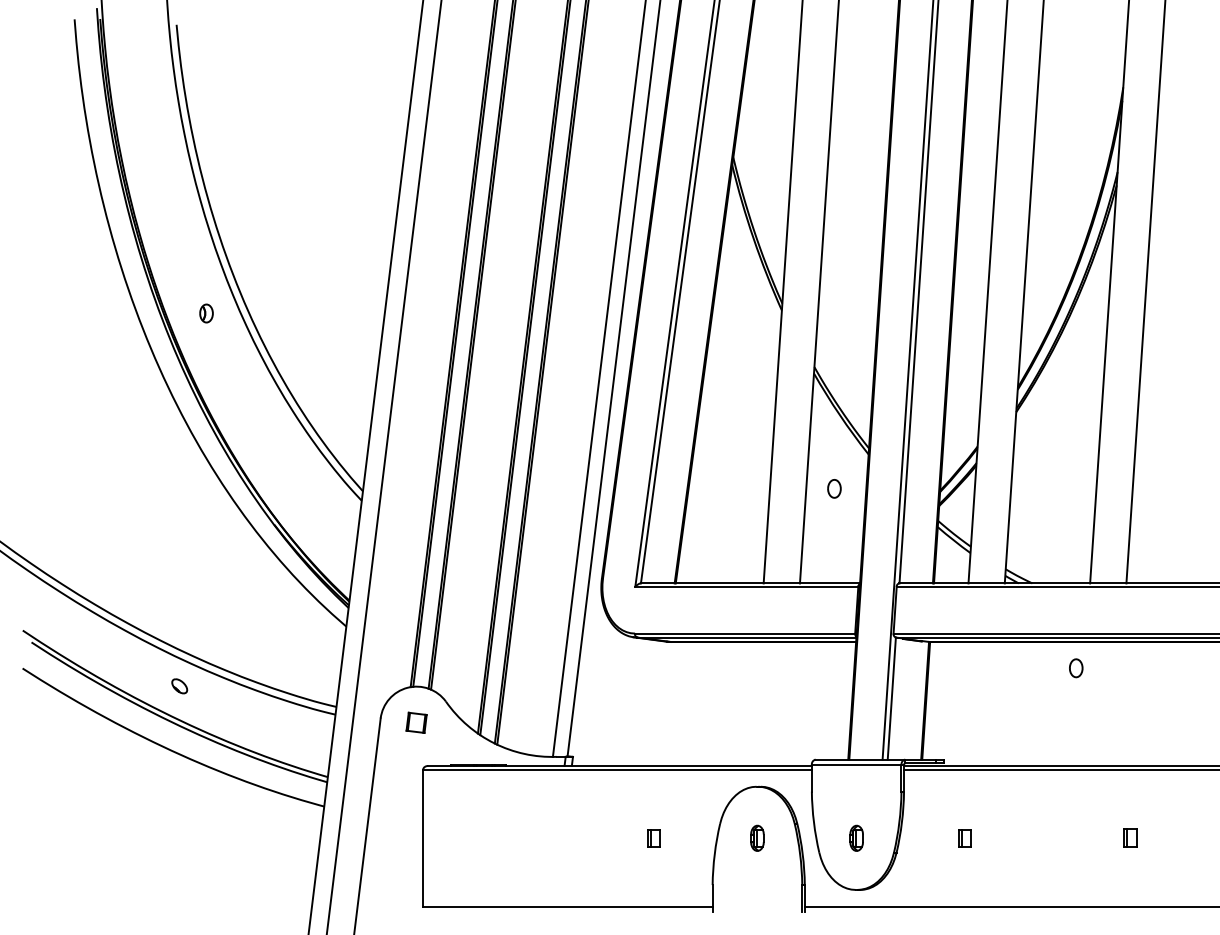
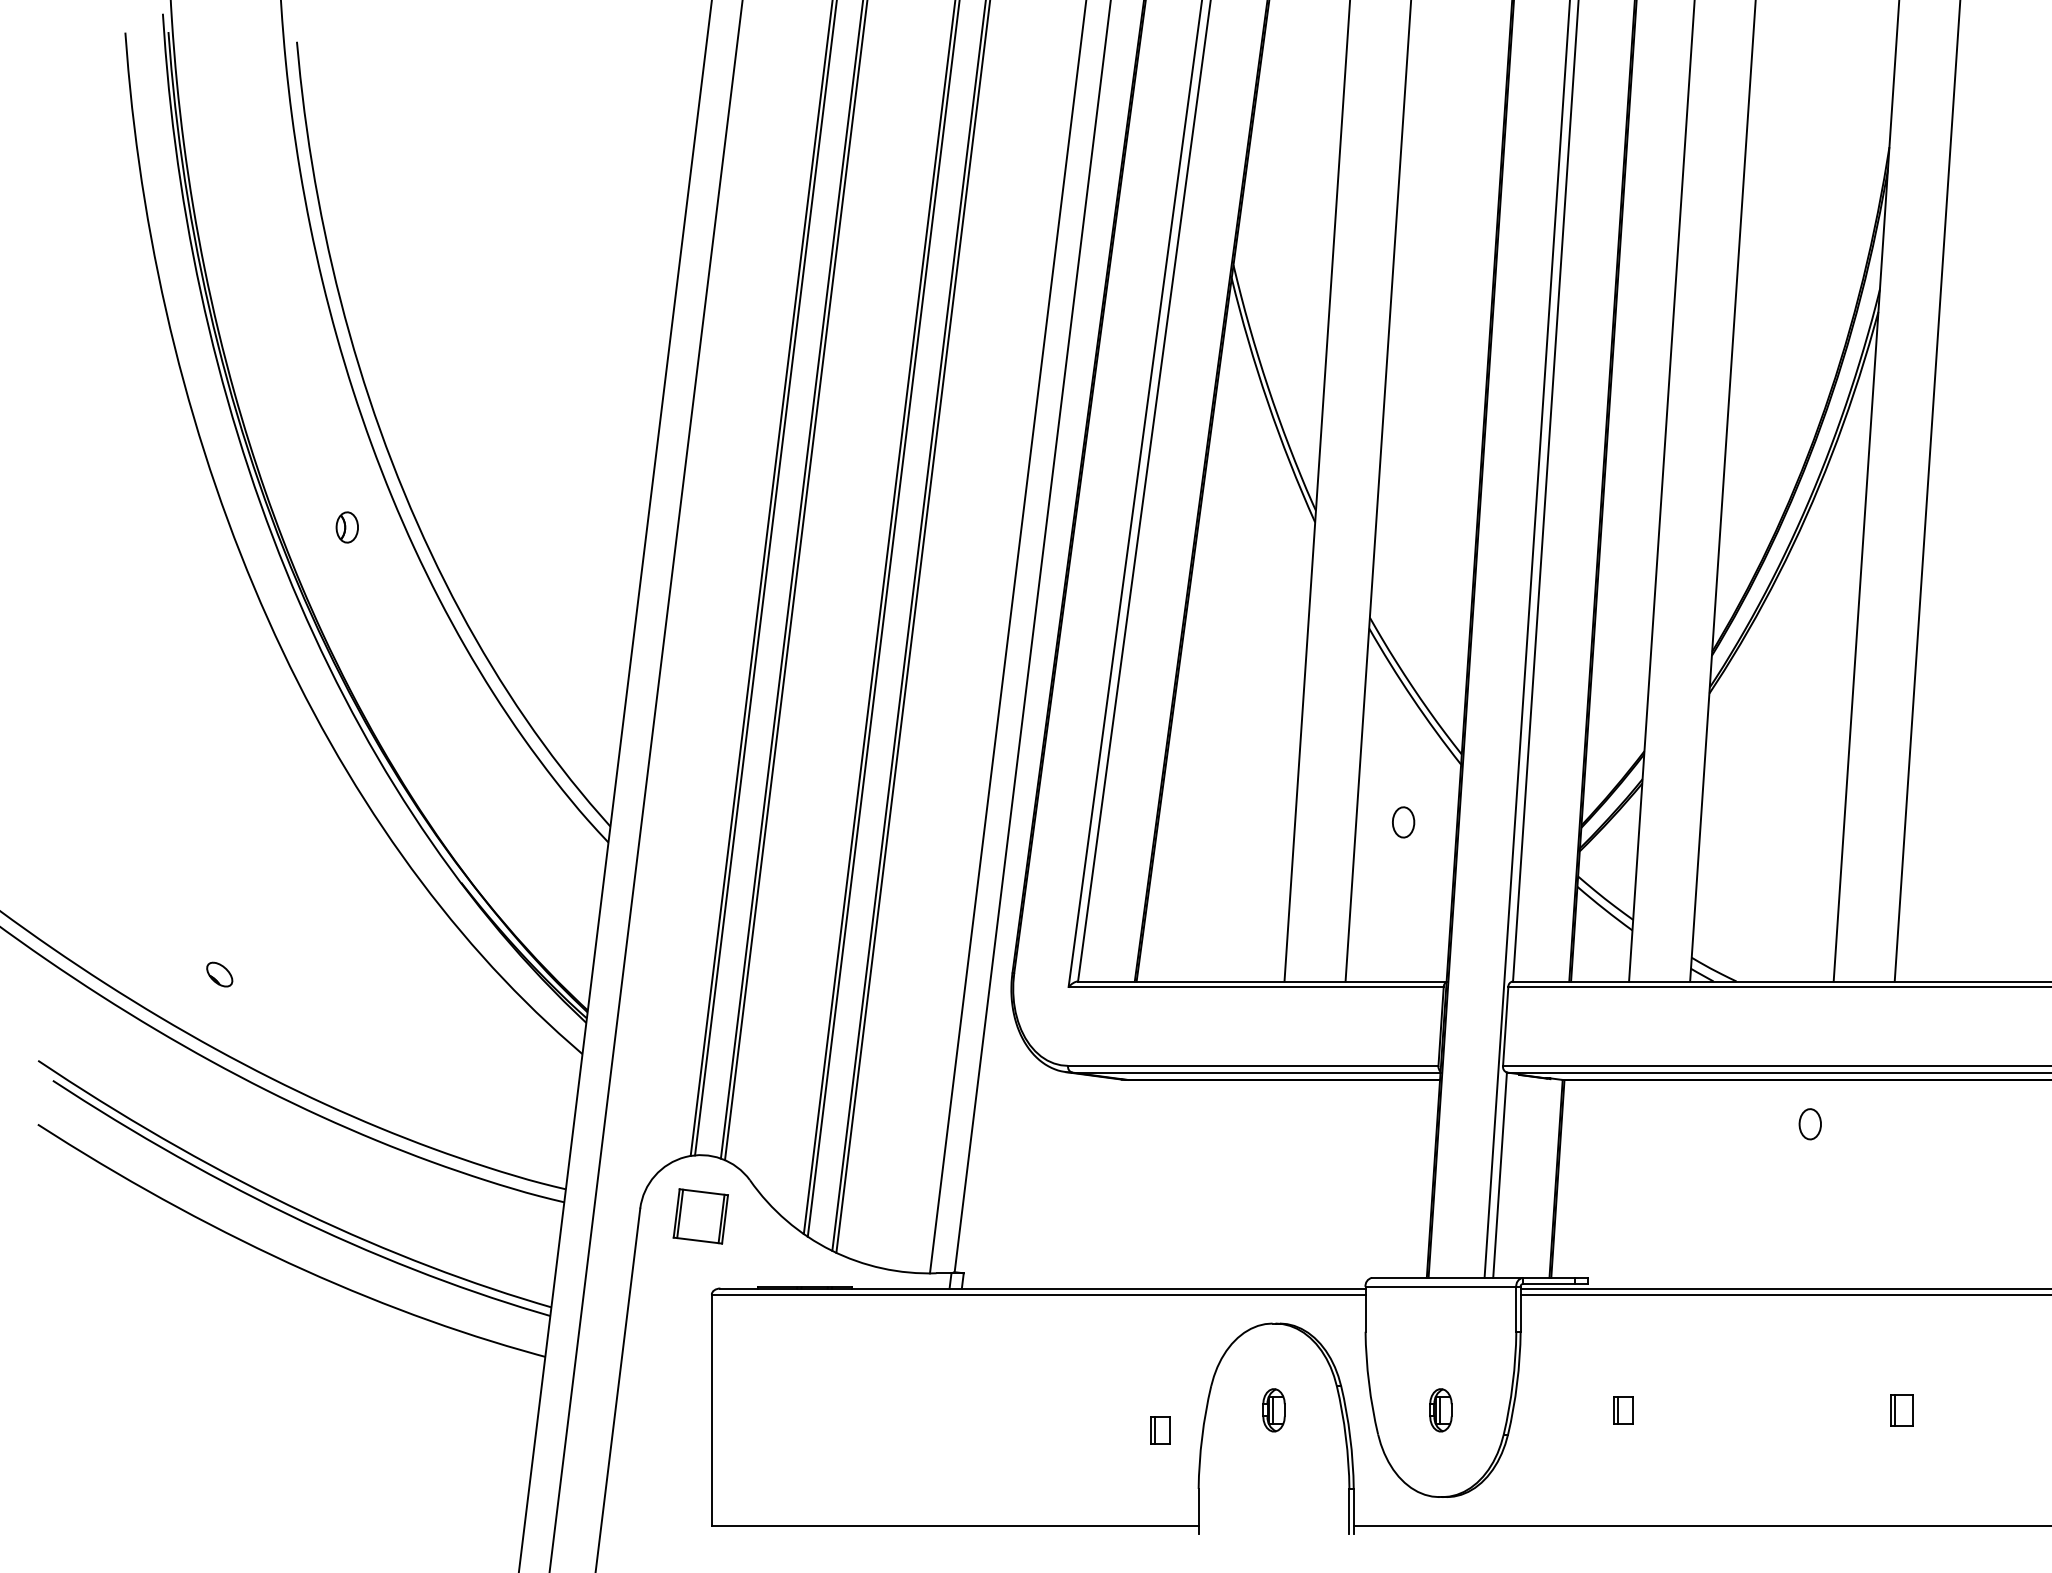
part: (179, 686) -> (219, 974), moved
part: (416, 722) -> (700, 1215), size x1.6
part: (653, 838) -> (1159, 1430), moved

